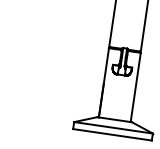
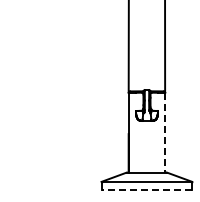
line: (135, 87) -> (165, 132), solid -> dashed
line: (112, 134) -> (146, 189), solid -> dashed

